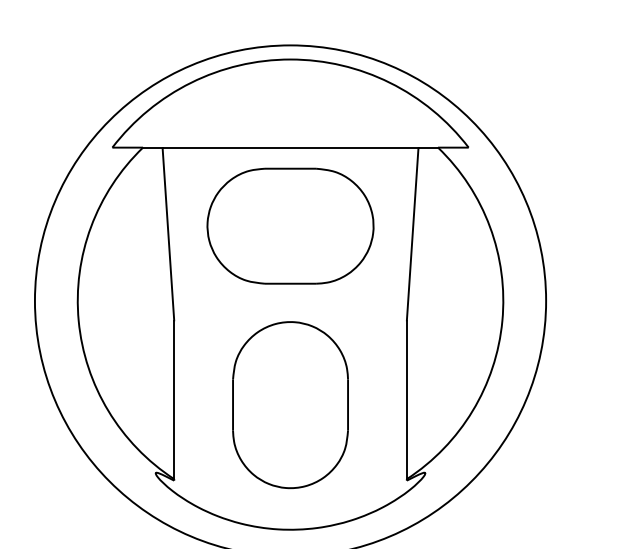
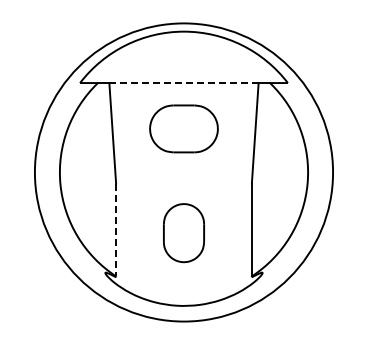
line: (289, 148) -> (183, 83), solid -> dashed
part: (289, 225) -> (183, 128), size x0.7
line: (174, 400) -> (116, 230), solid -> dashed
part: (289, 403) -> (183, 232), size x0.6

